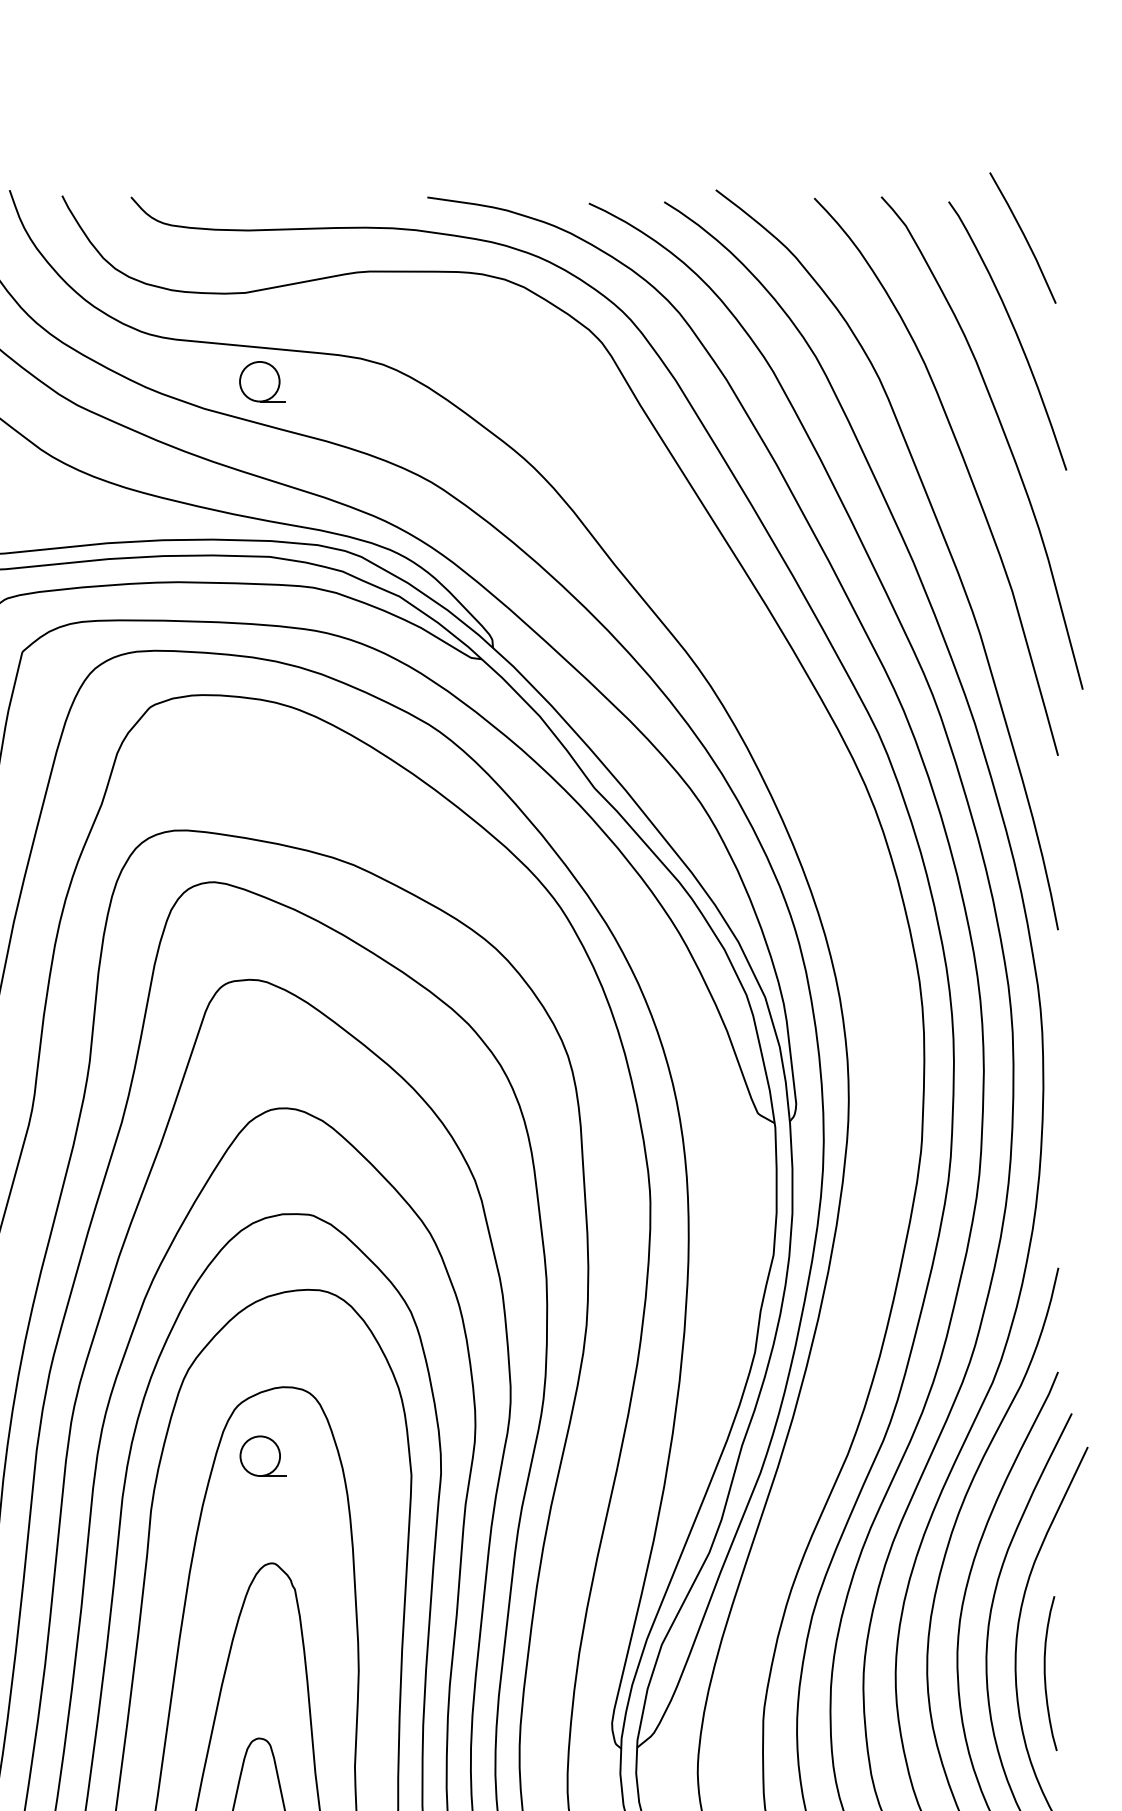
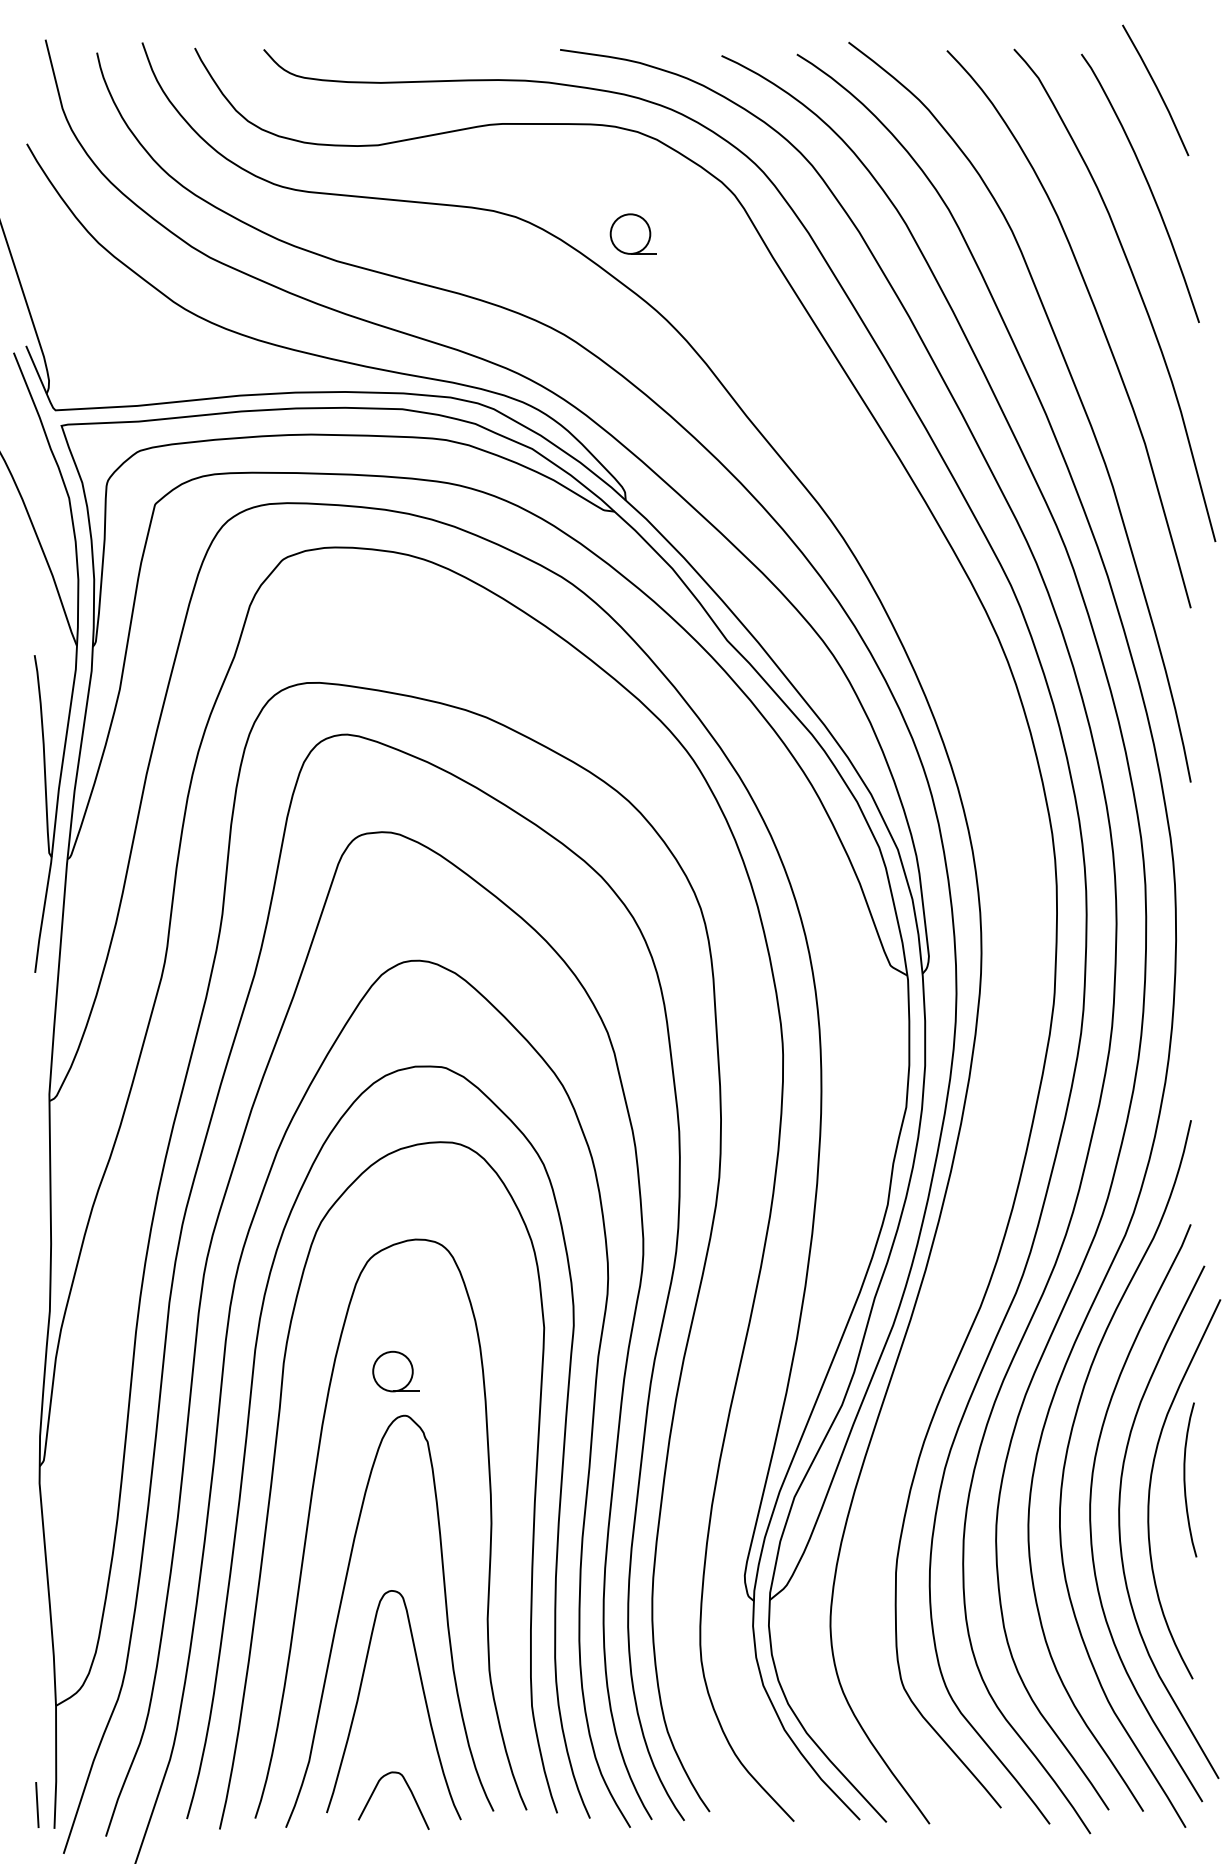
part: (261, 381) -> (632, 233), moved
part: (262, 1456) -> (395, 1371), moved
curve: (1045, 1673) -> (1185, 1479), moved

